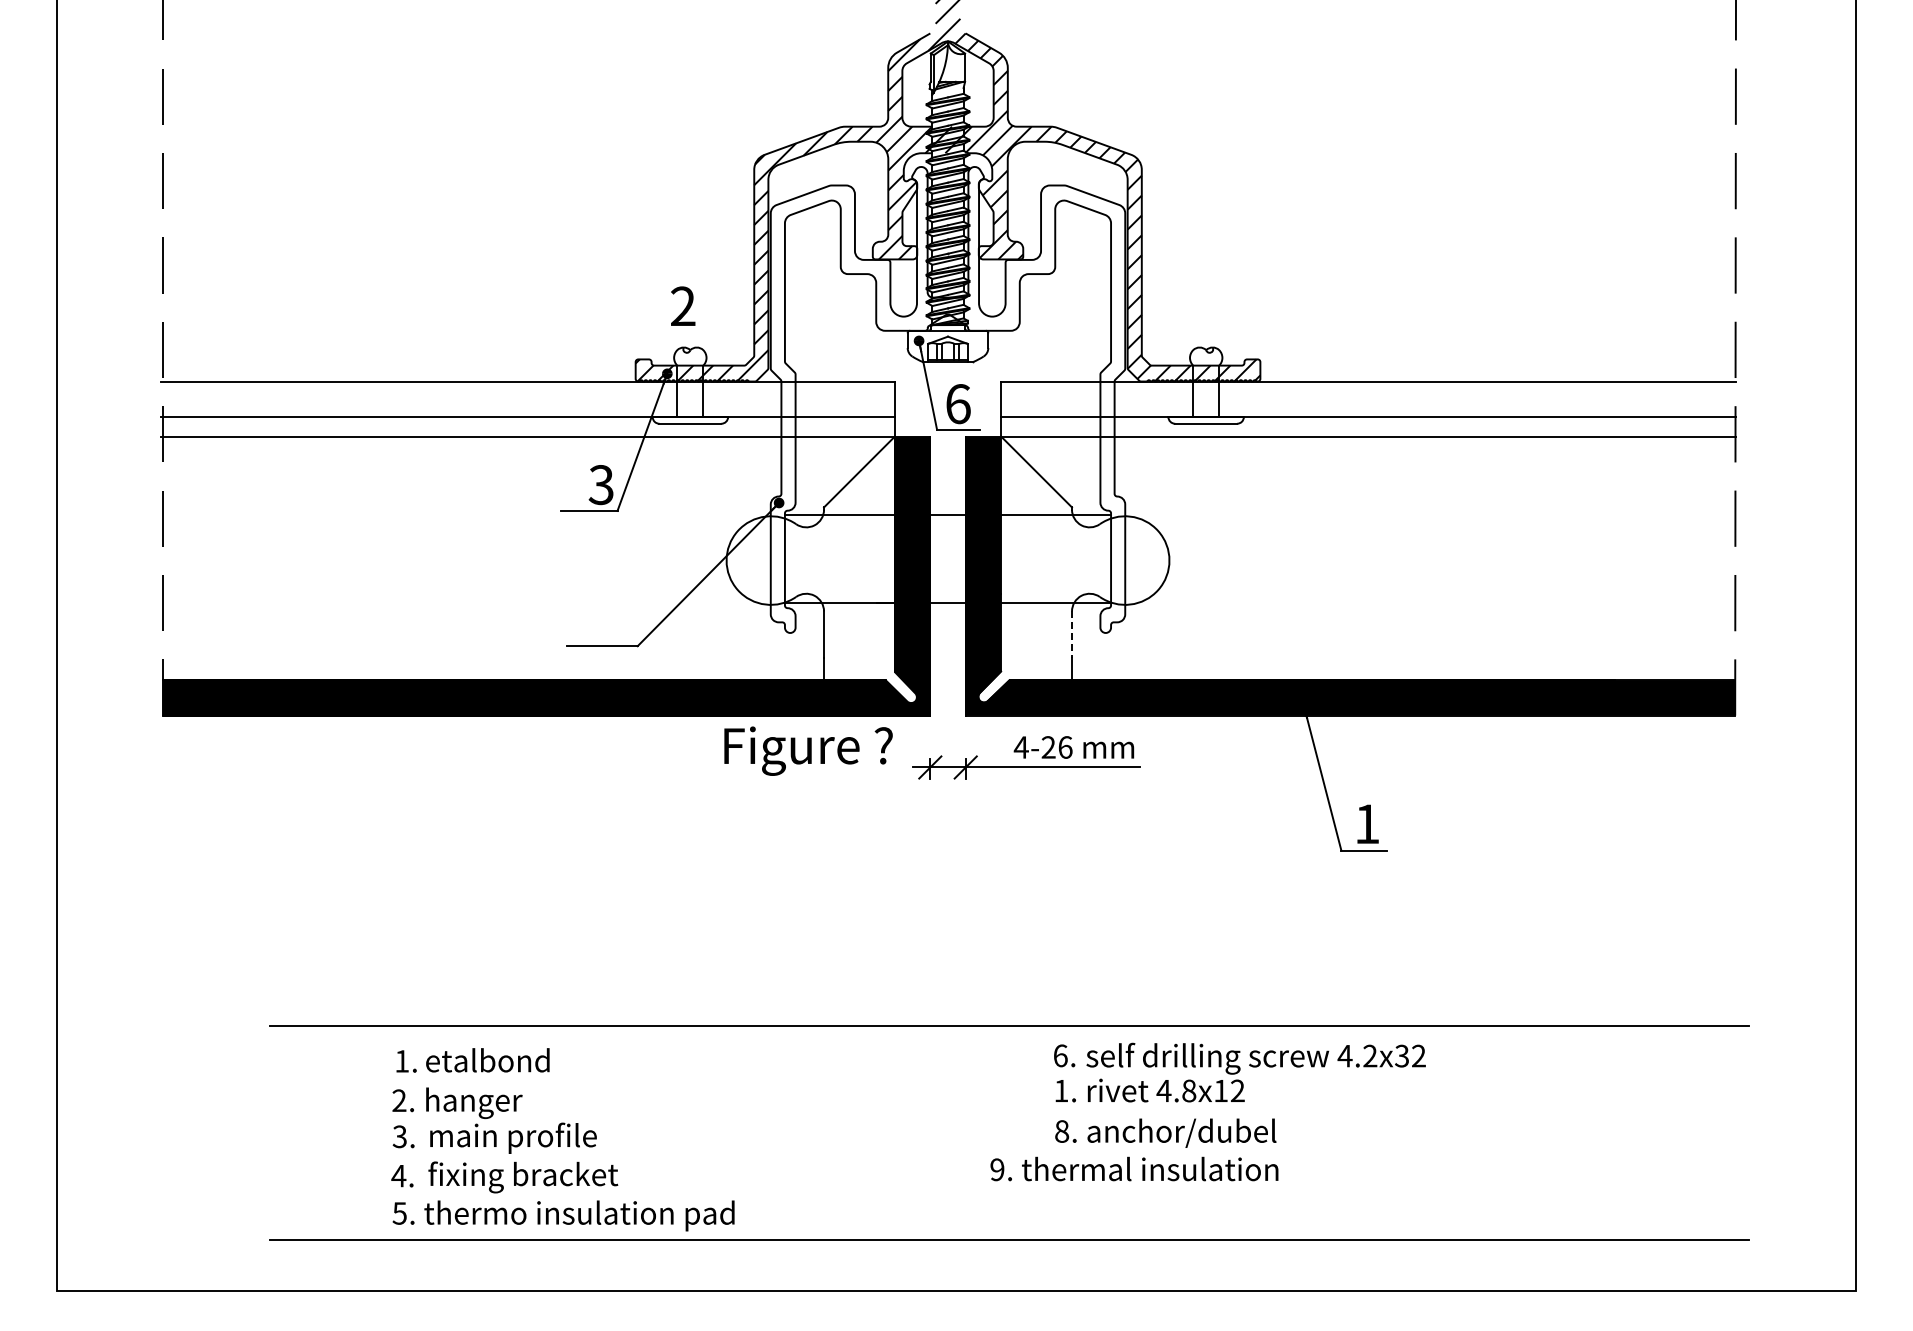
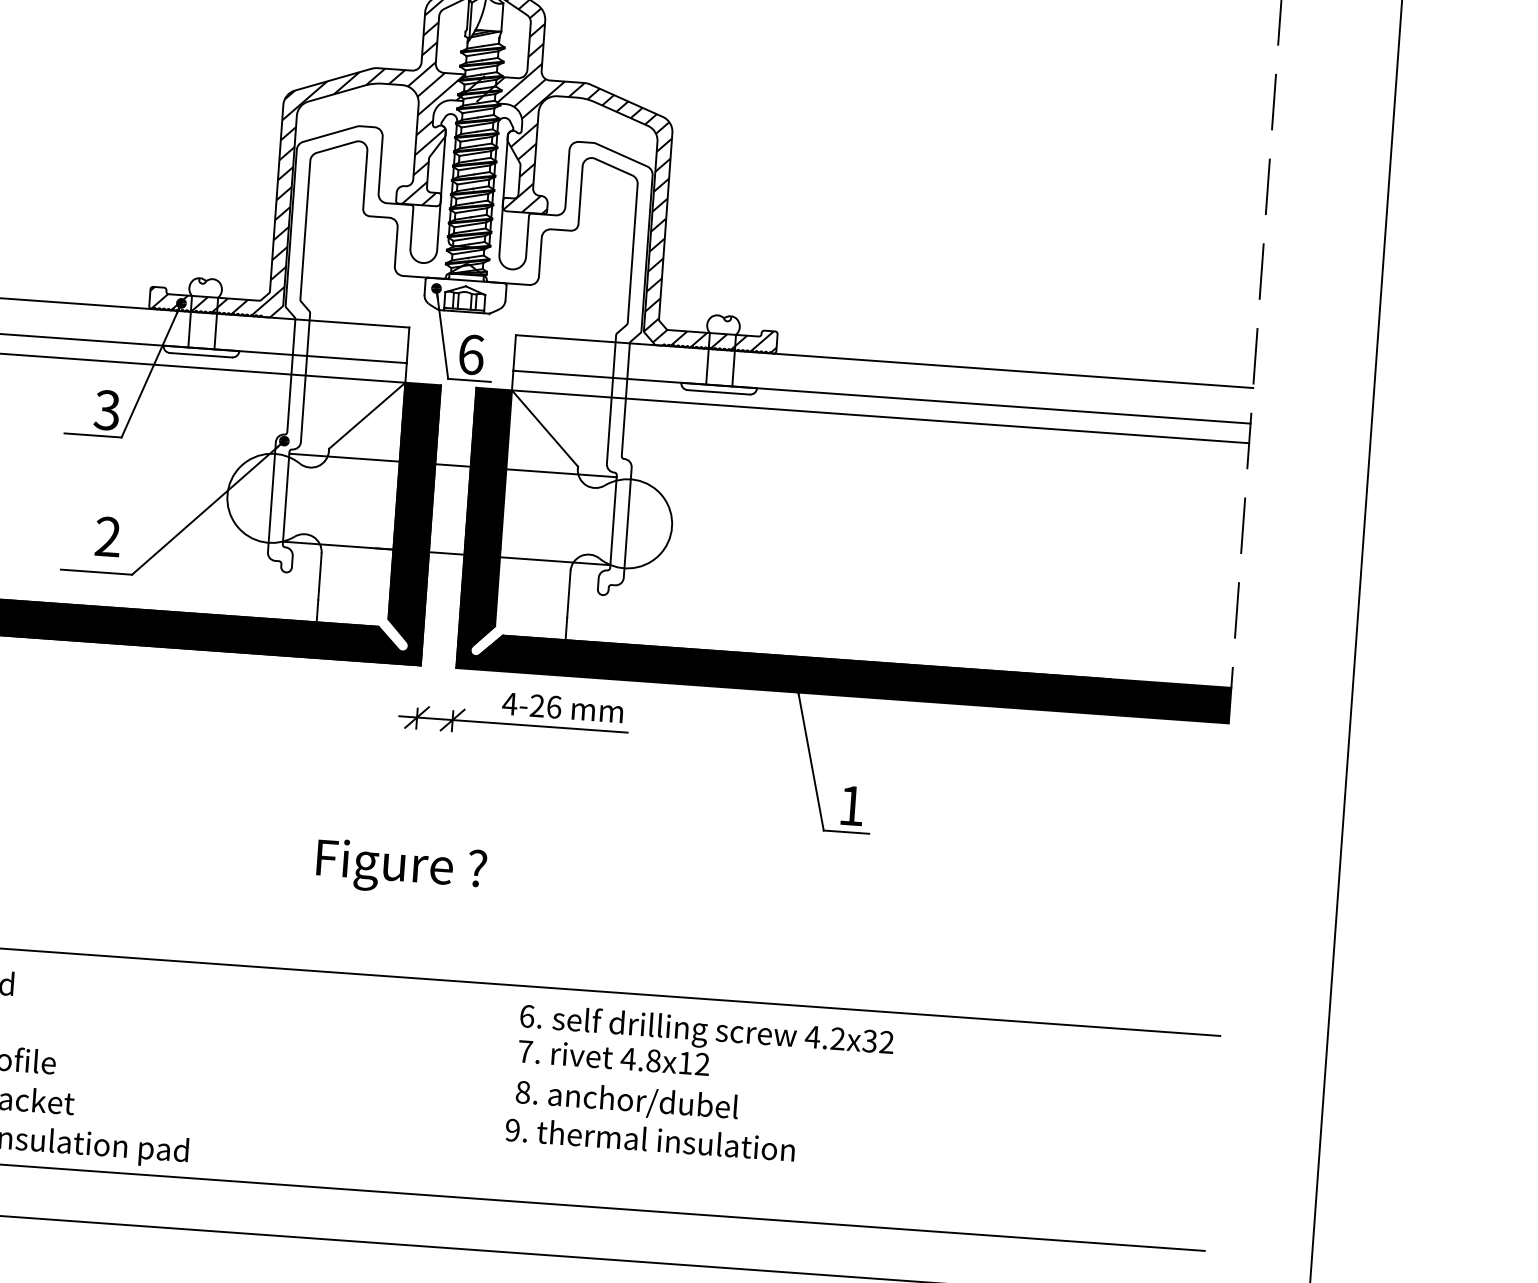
text: (683, 305) -> (108, 535), moved
line: (1072, 635) -> (569, 595), dashed -> solid
text: (808, 750) -> (401, 867), moved
text: (1061, 1090) -> (525, 1051), 1. -> 7.
text: (1134, 1168) -> (650, 1138), moved

